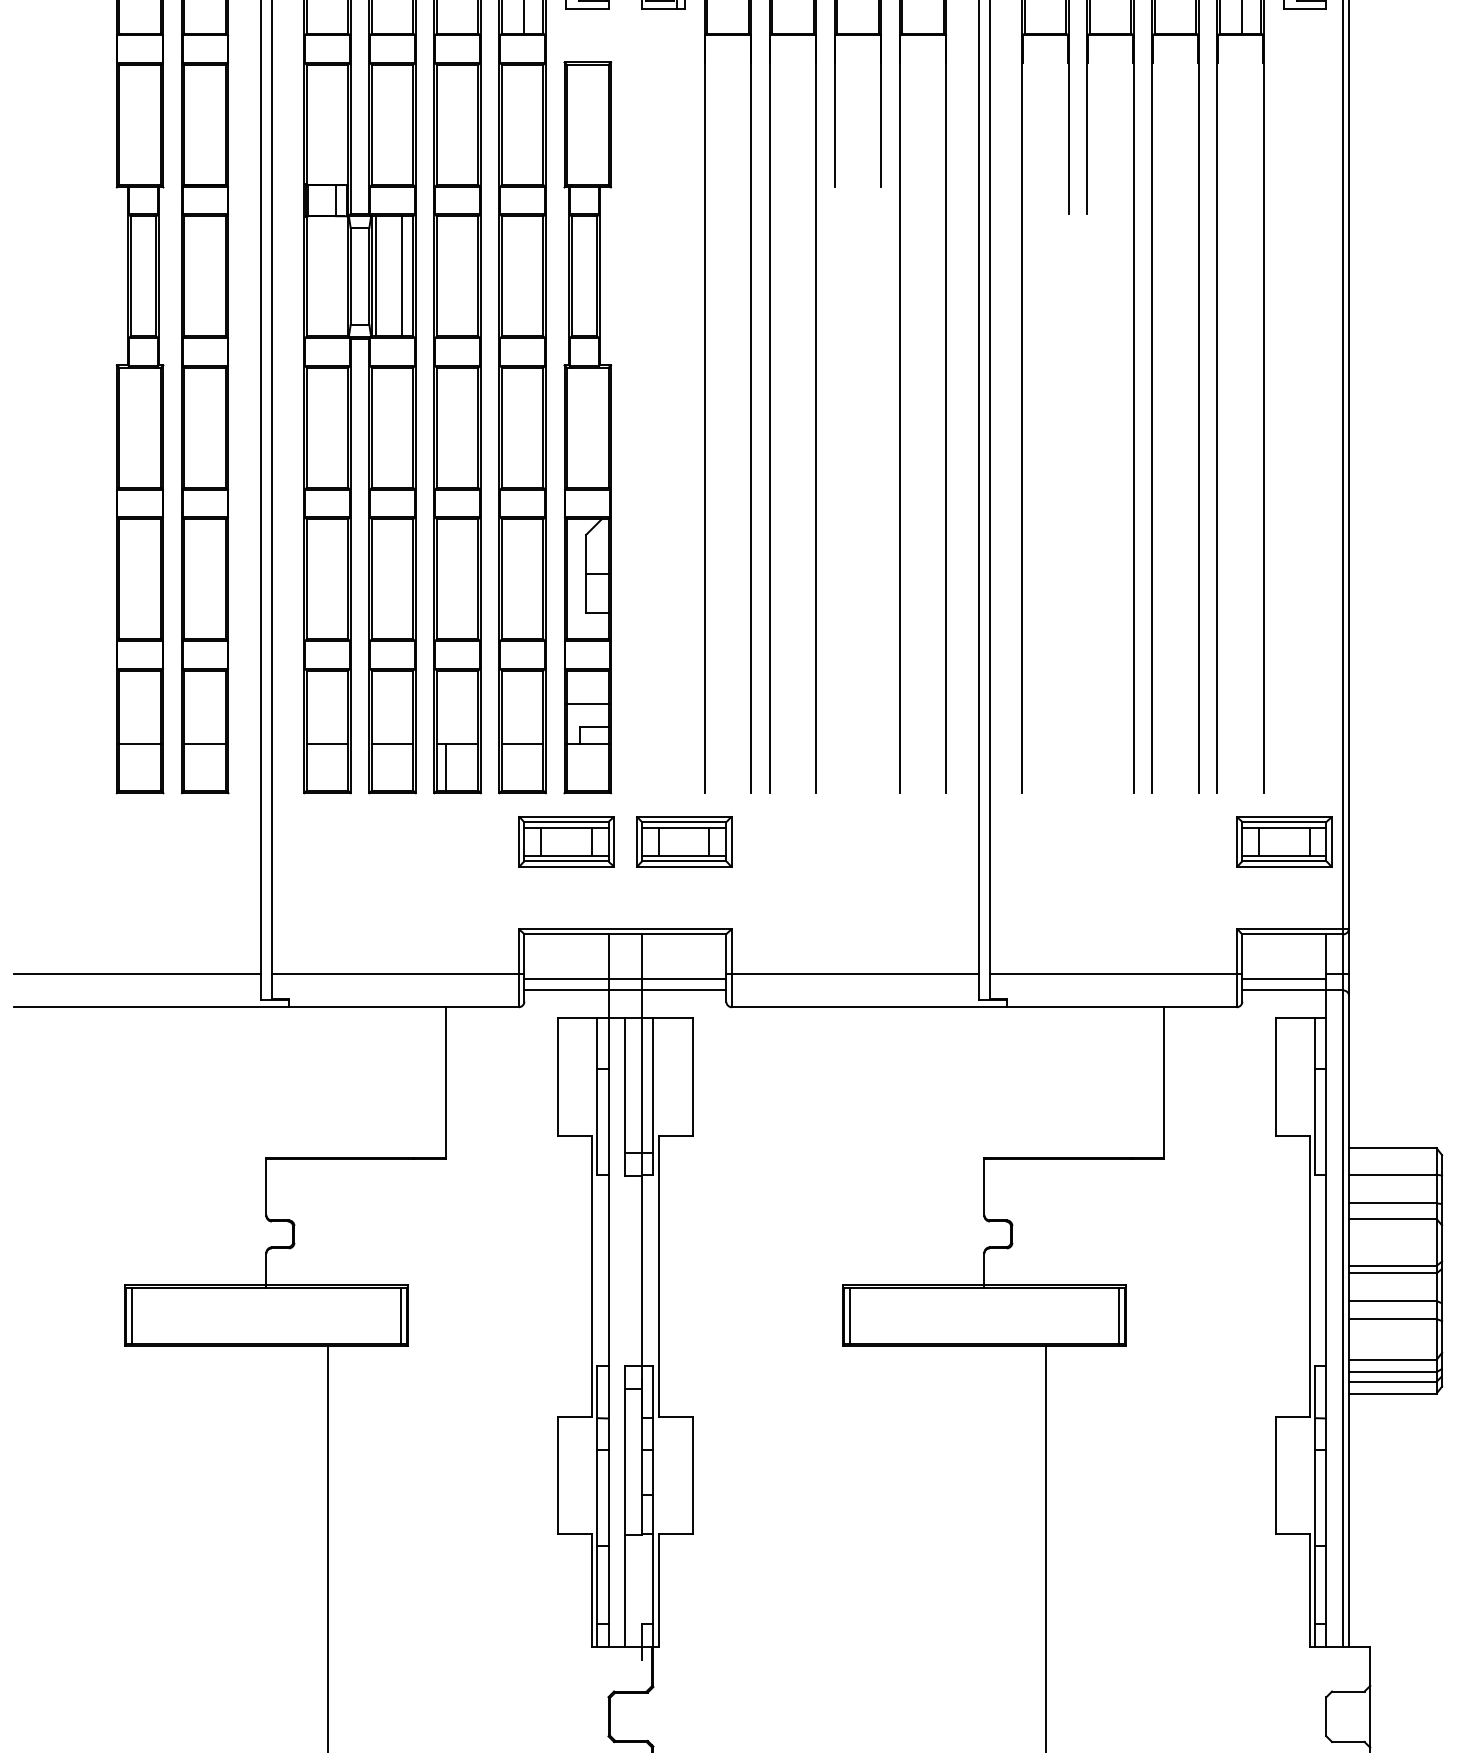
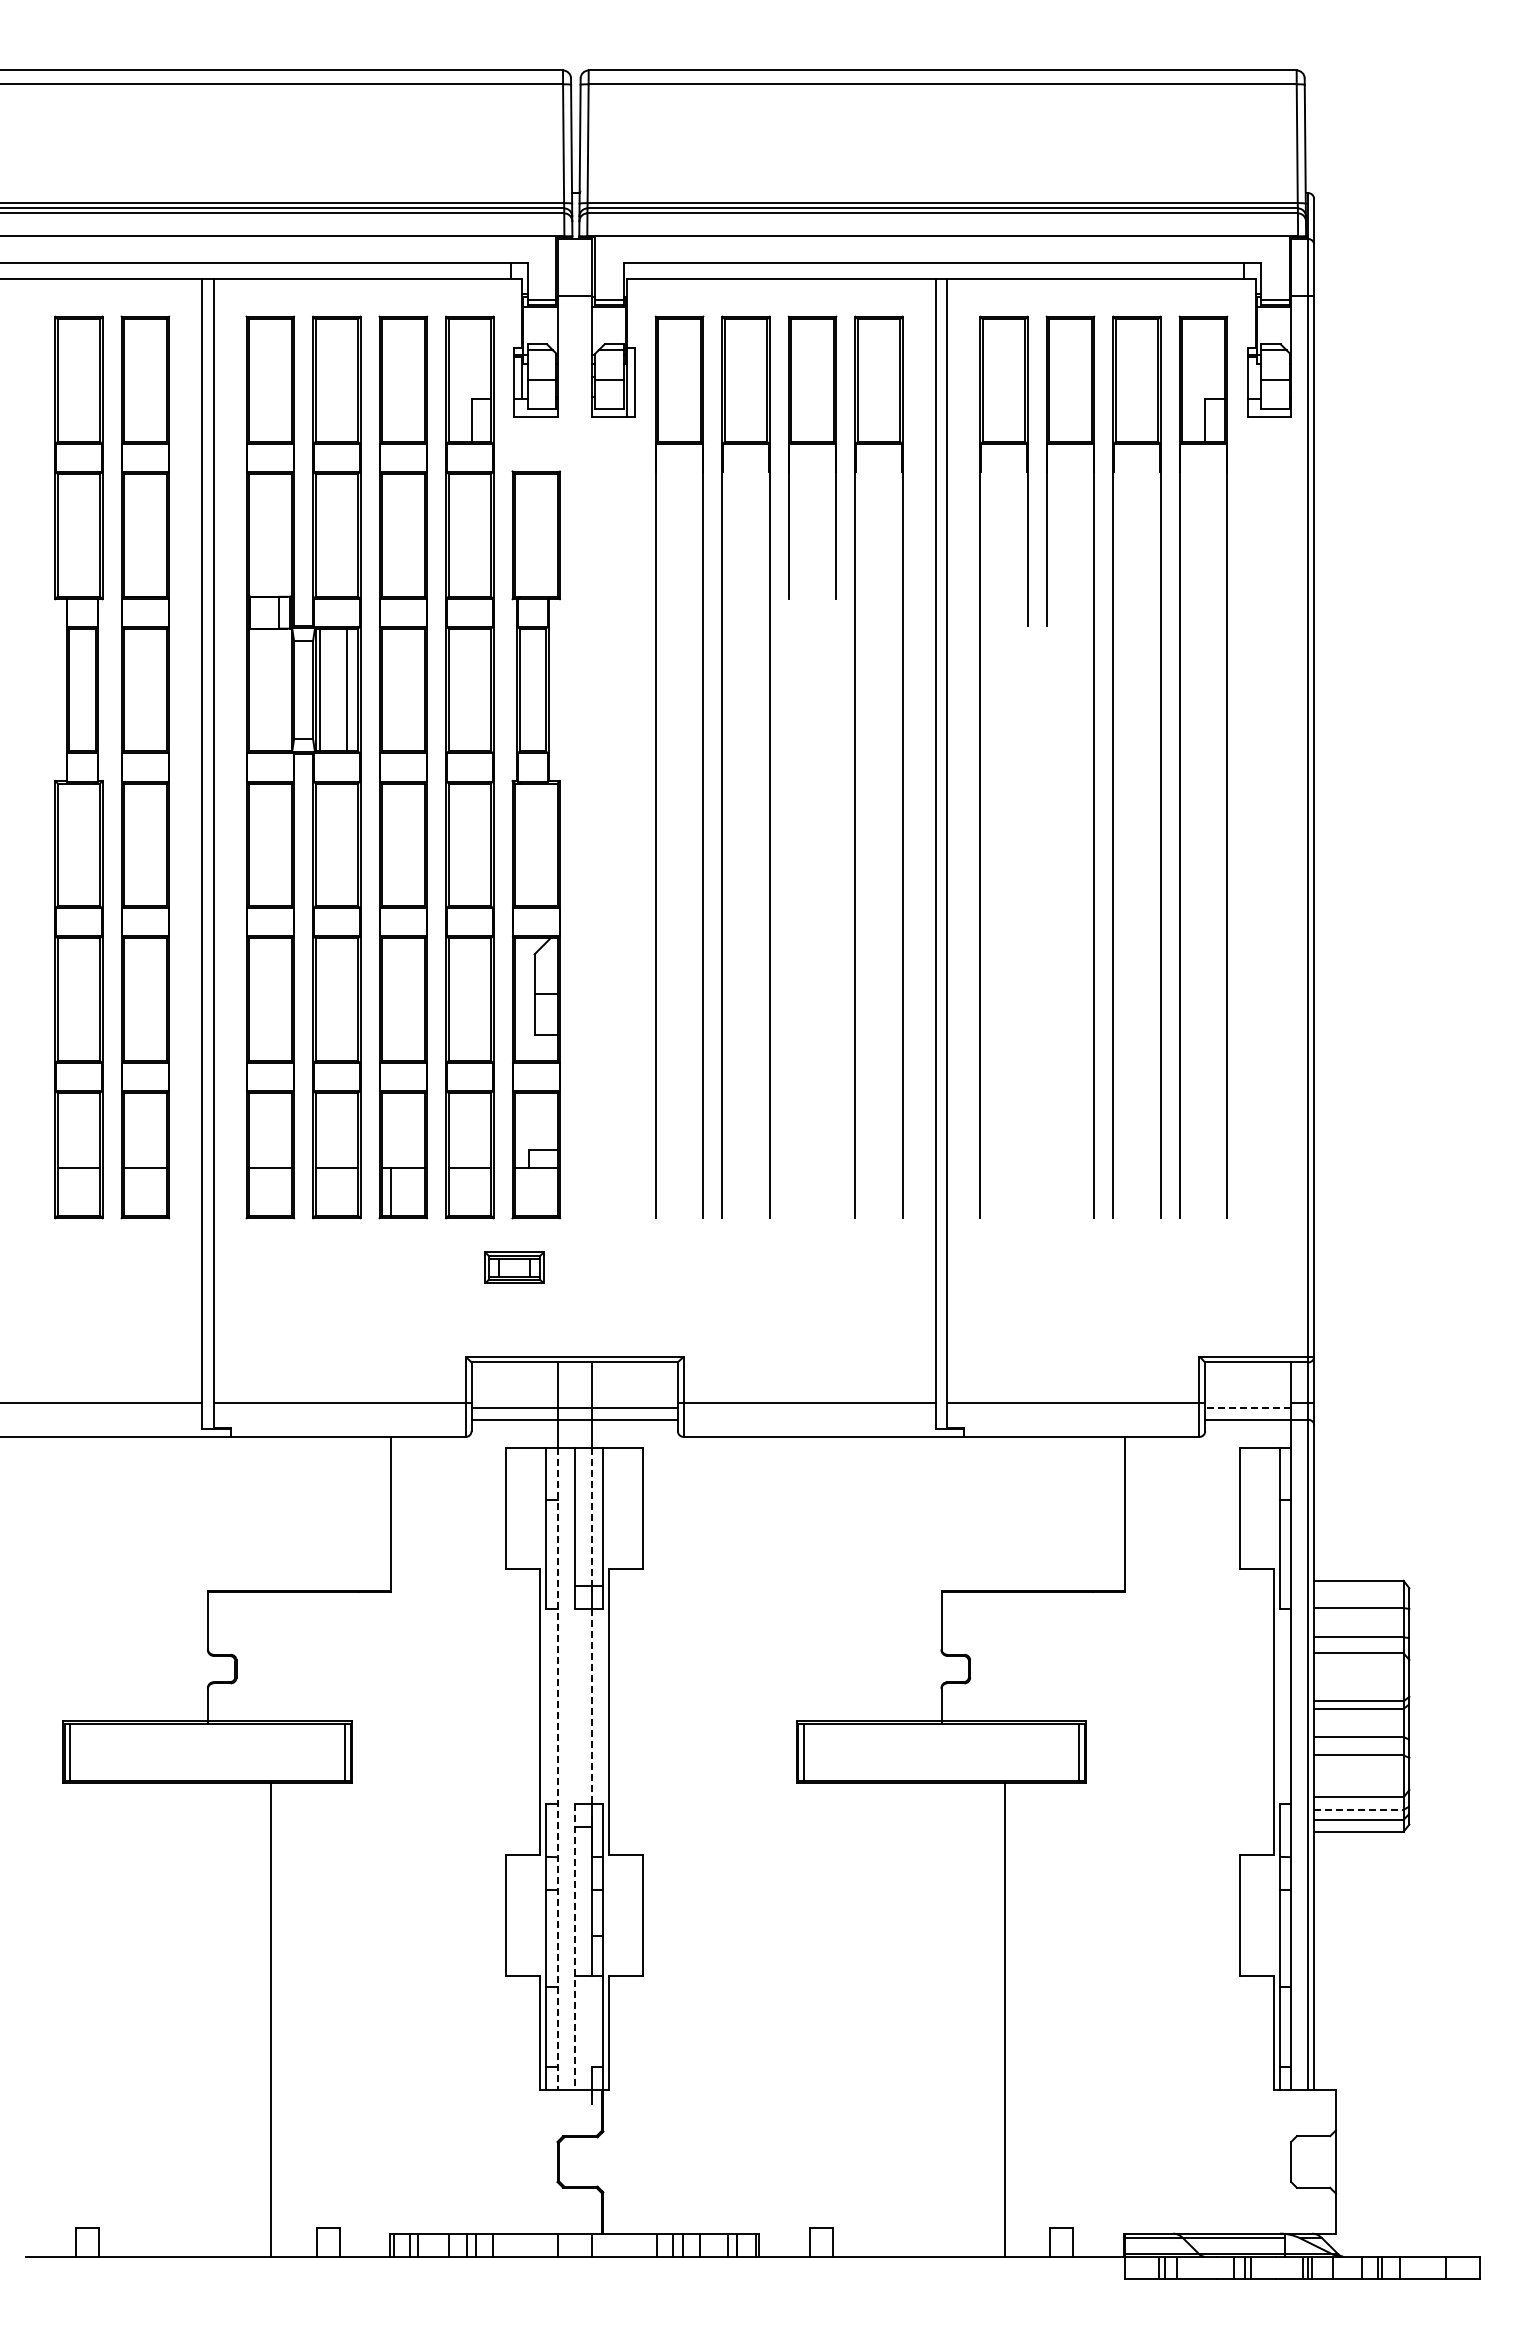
line: (587, 704) -> (536, 1127), removed
part: (566, 841) -> (514, 1267), size x0.6
part: (683, 841) -> (634, 1267), removed
part: (1283, 841) -> (1247, 1267), removed
line: (1284, 979) -> (1248, 1408), solid -> dashed
line: (641, 1086) -> (591, 1517), solid -> dashed
line: (641, 1271) -> (591, 1706), solid -> dashed
line: (608, 1332) -> (557, 1769), solid -> dashed
line: (1392, 1371) -> (1358, 1809), solid -> dashed
line: (625, 1506) -> (574, 1947), solid -> dashed

